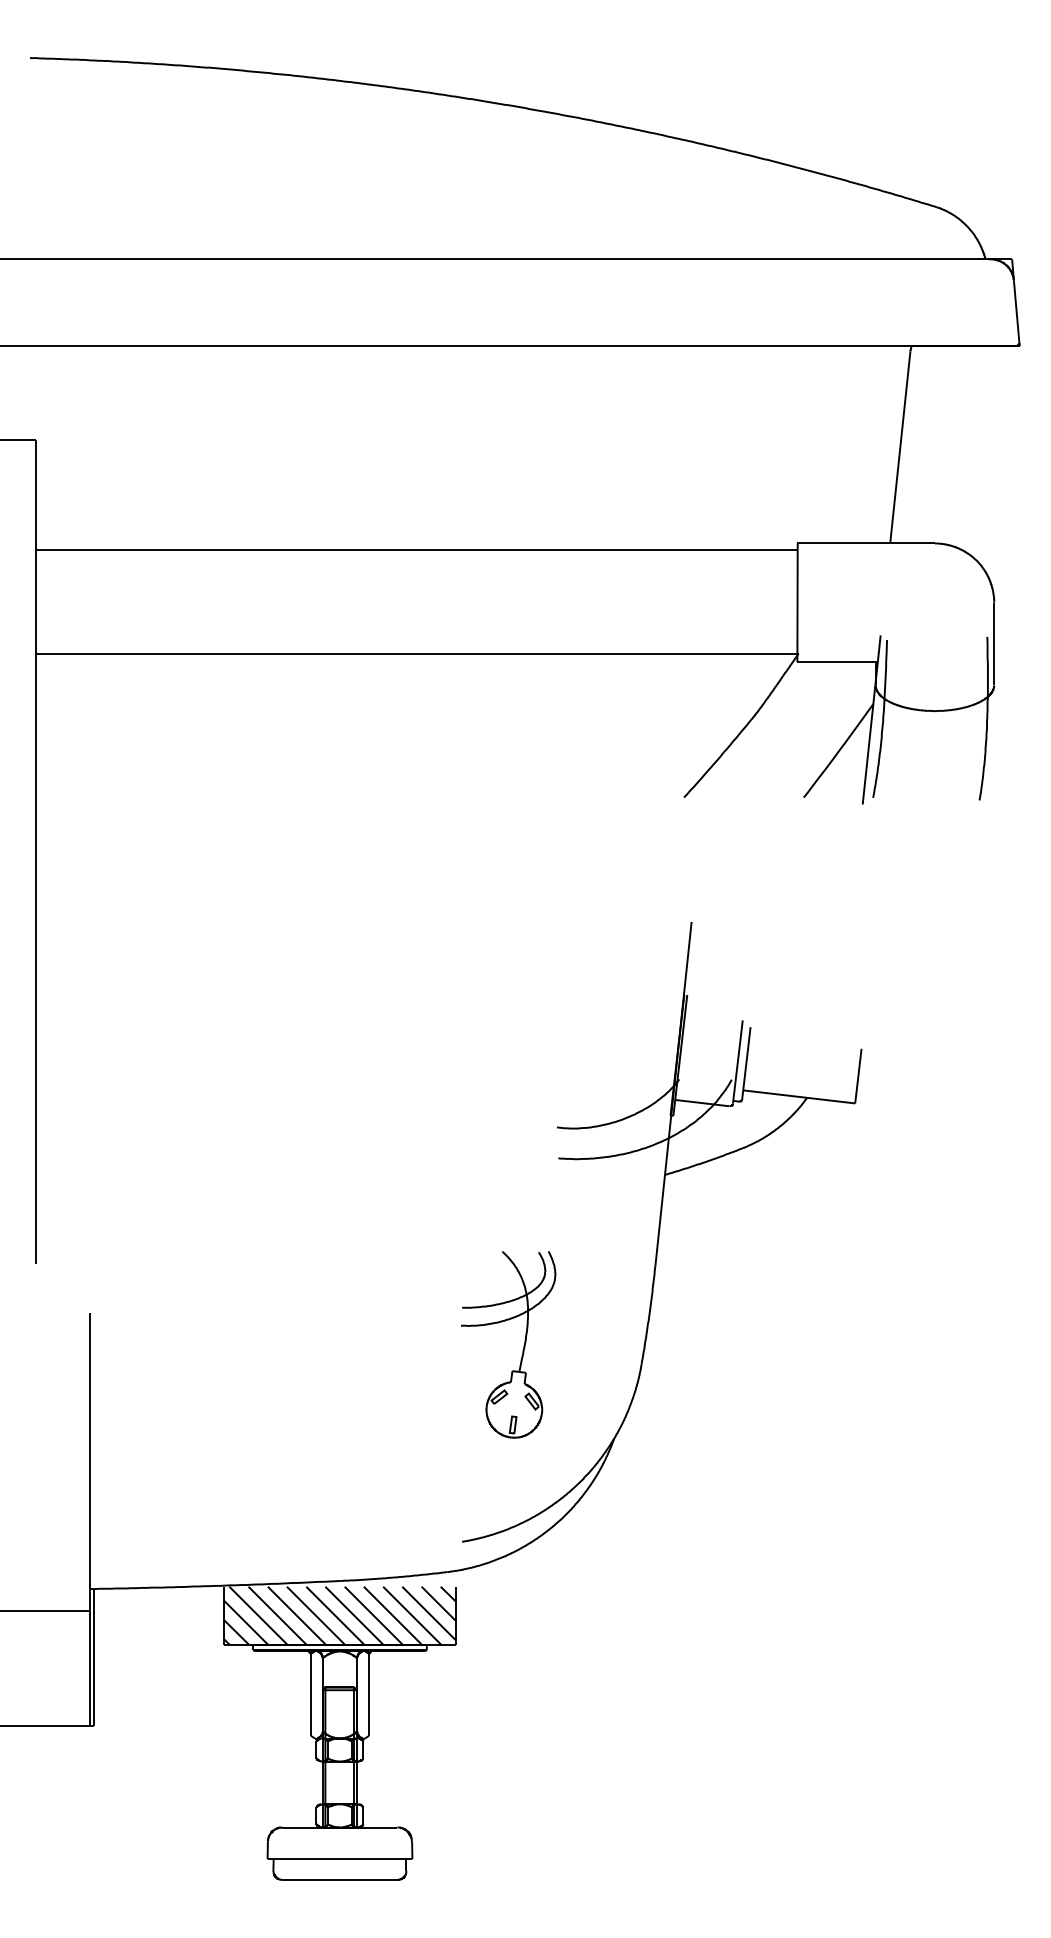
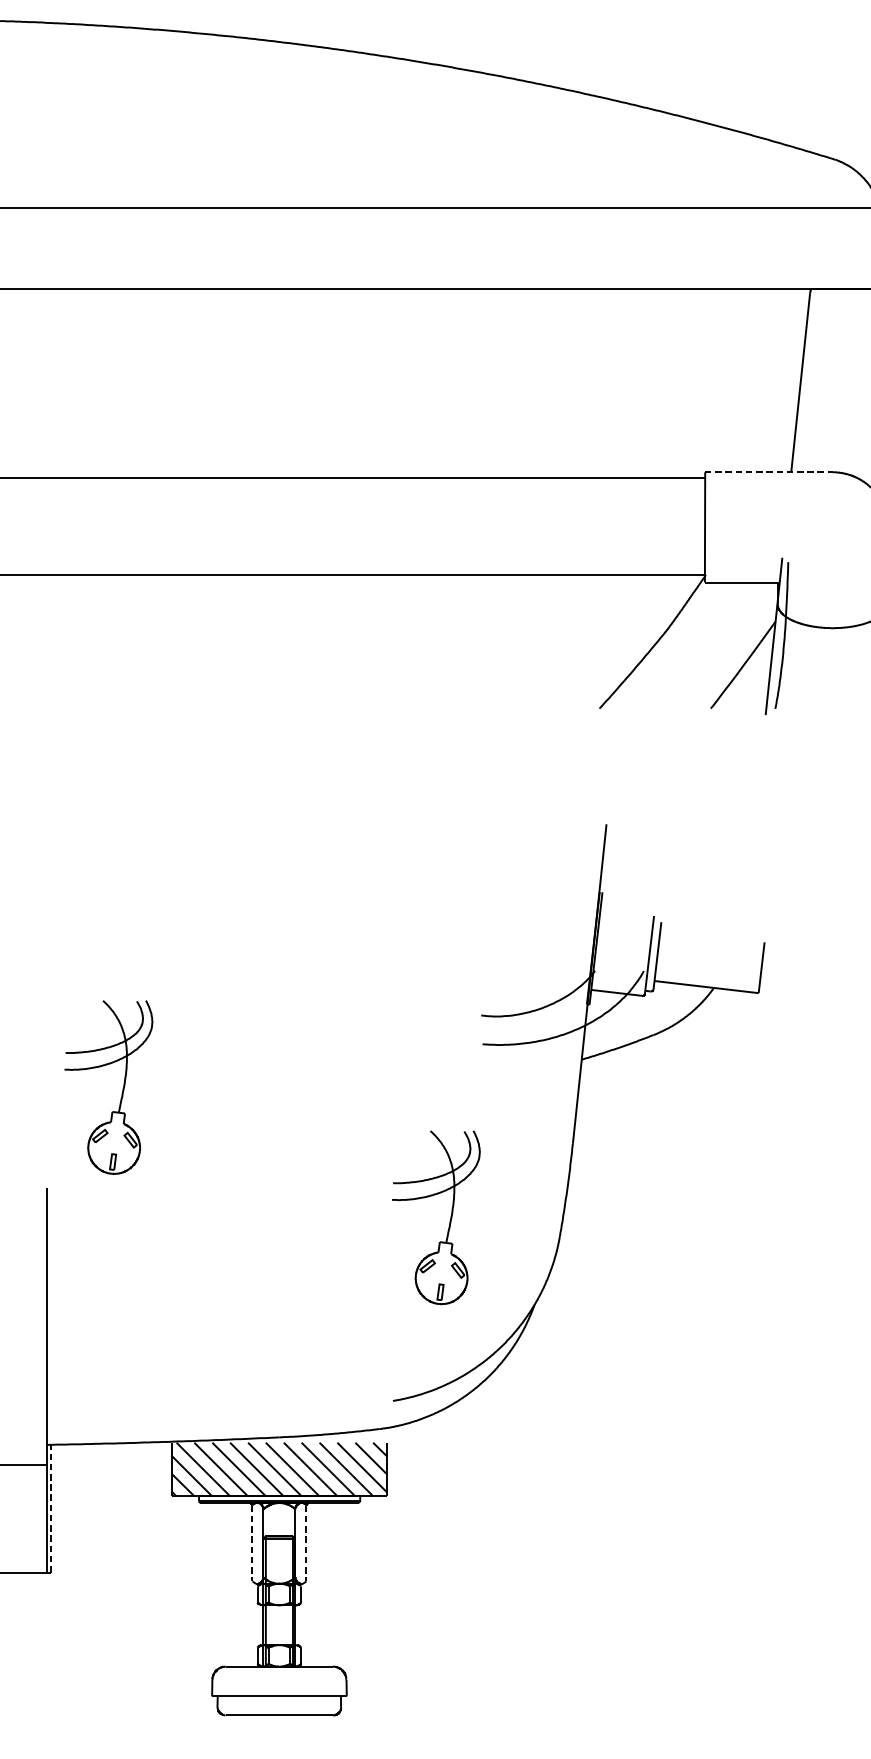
line: (866, 543) -> (769, 472), solid -> dashed
part: (171, 1205) -> (122, 1088), added
line: (94, 1657) -> (51, 1508), solid -> dashed
line: (310, 1695) -> (252, 1543), solid -> dashed
line: (369, 1695) -> (306, 1543), solid -> dashed

